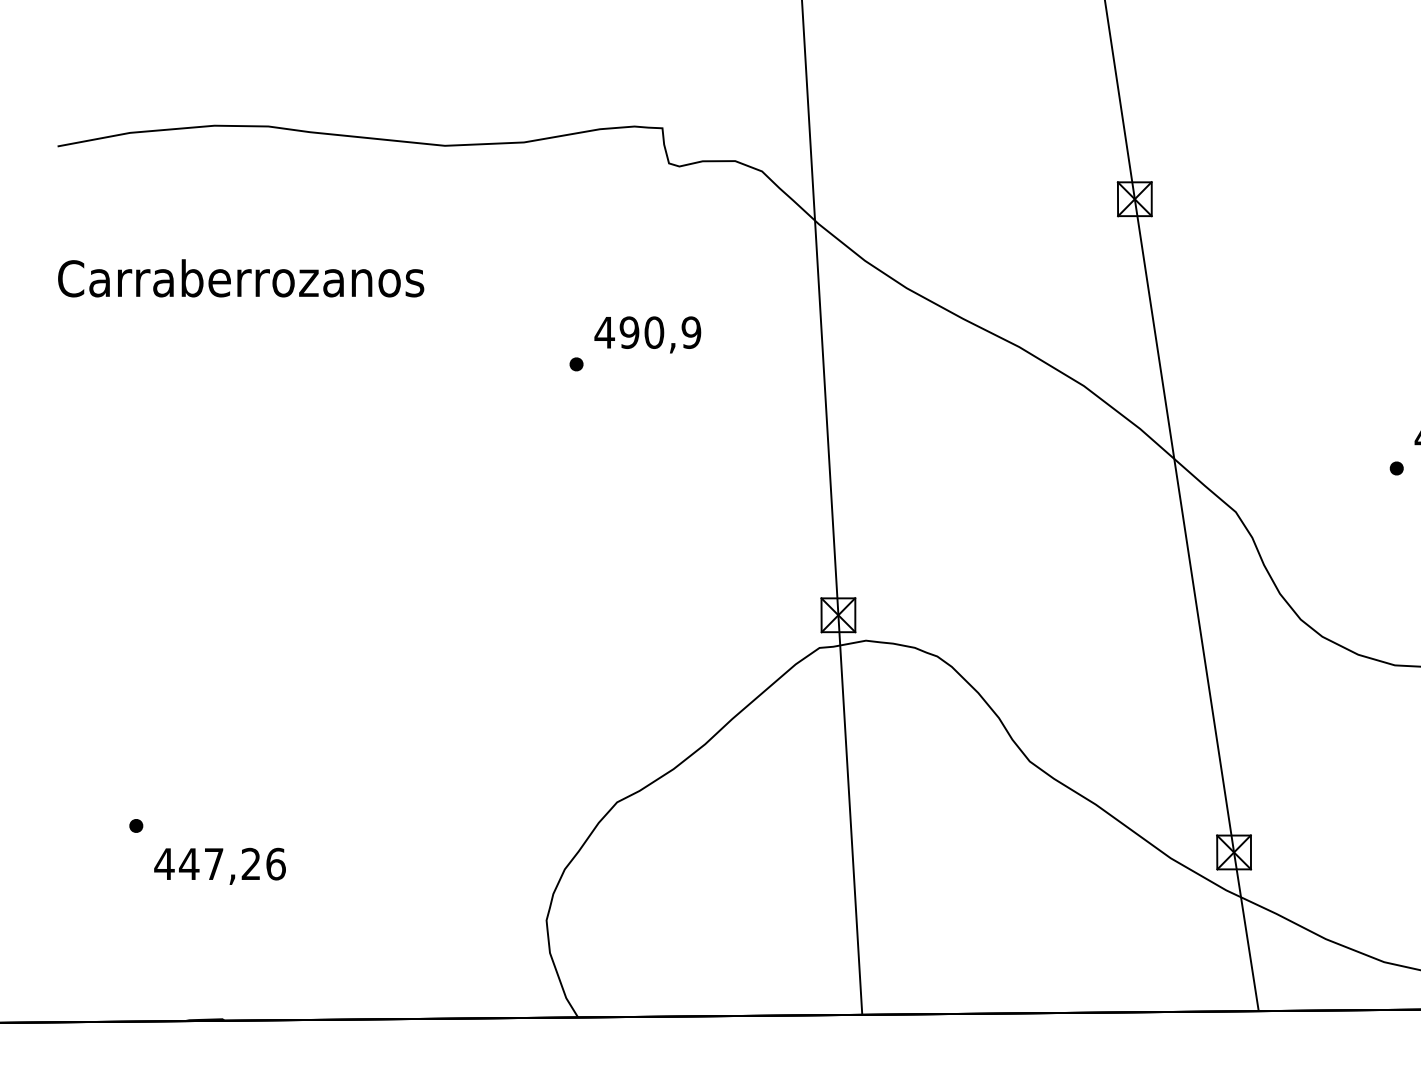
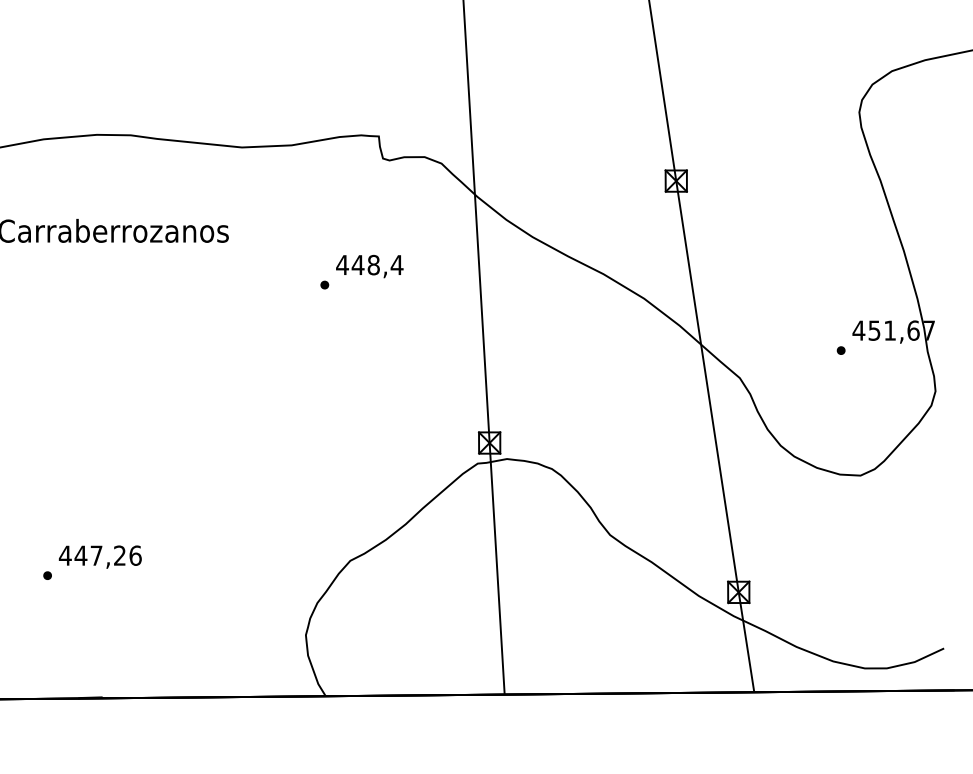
text: (660, 331) -> (377, 264), 490,9 -> 448,4
text: (218, 865) -> (99, 556), moved

